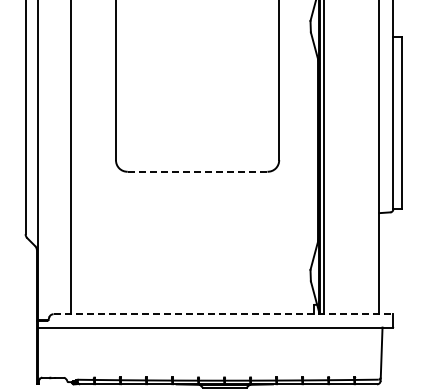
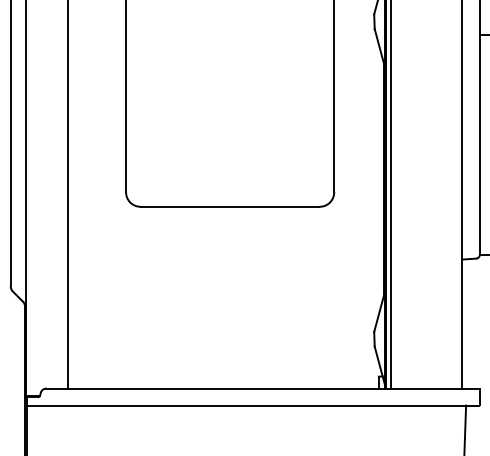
line: (197, 171) -> (230, 206), dashed -> solid
line: (223, 314) -> (263, 388), dashed -> solid

